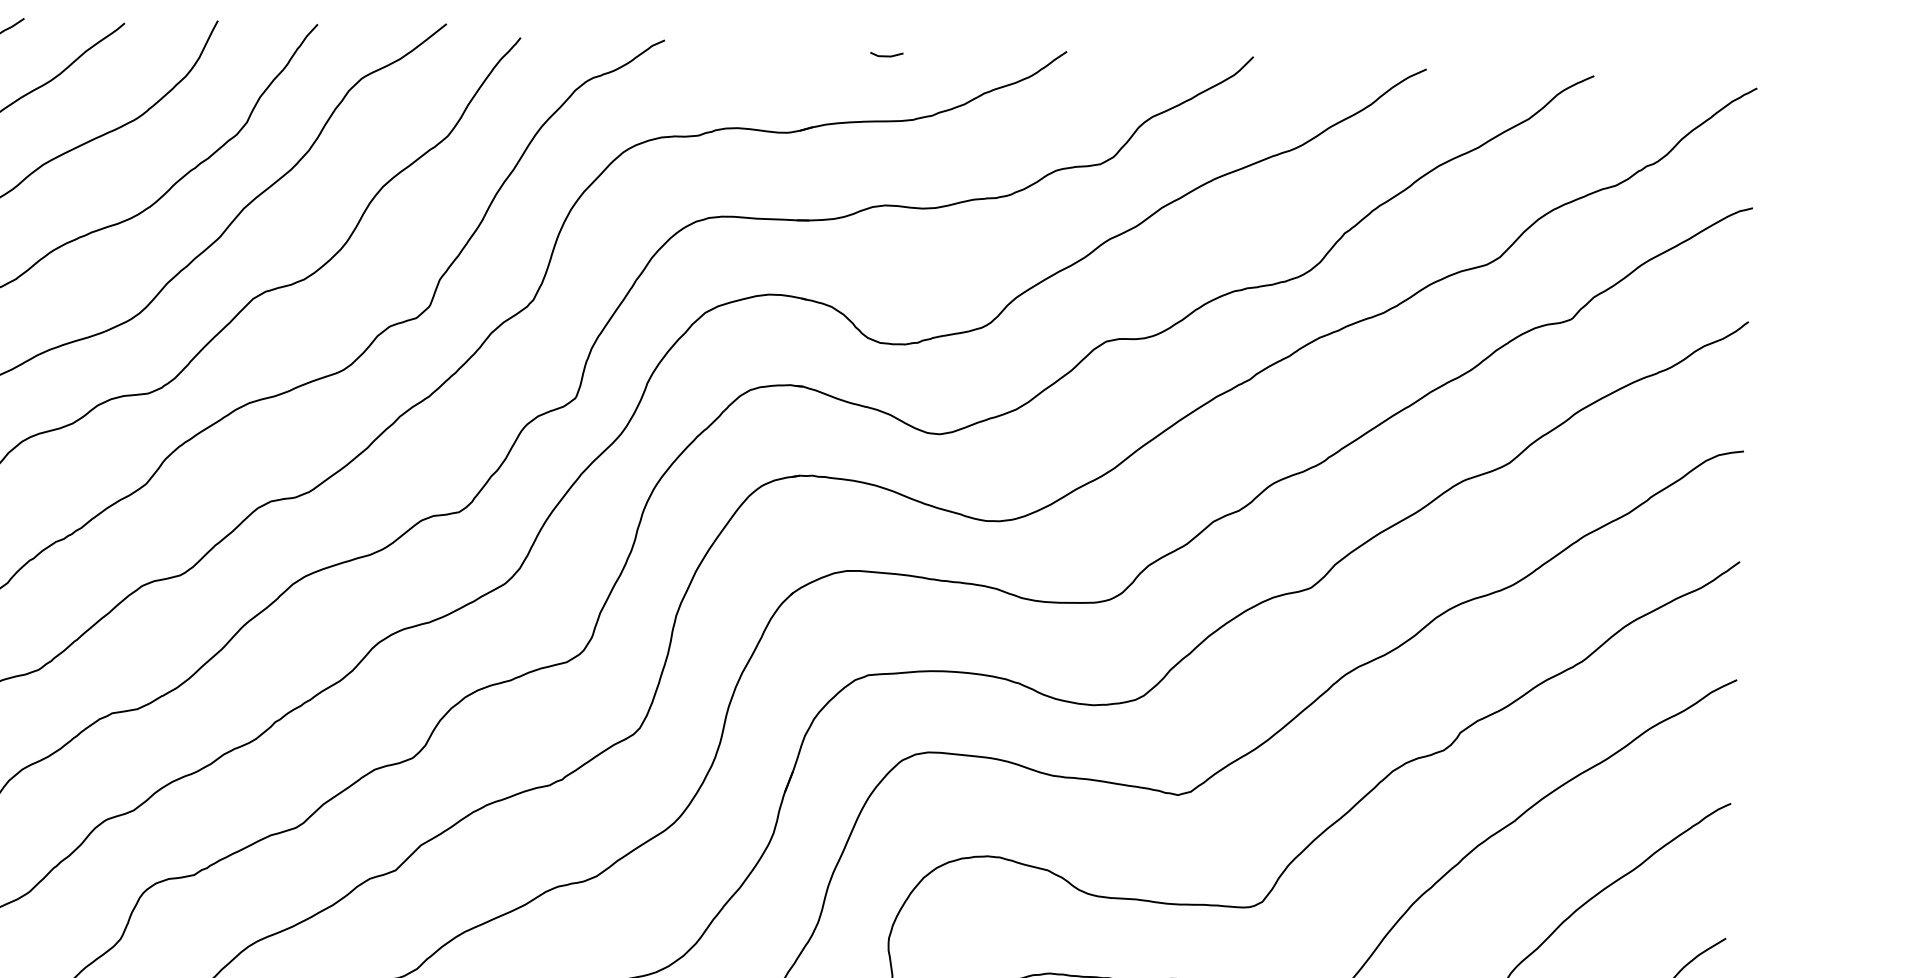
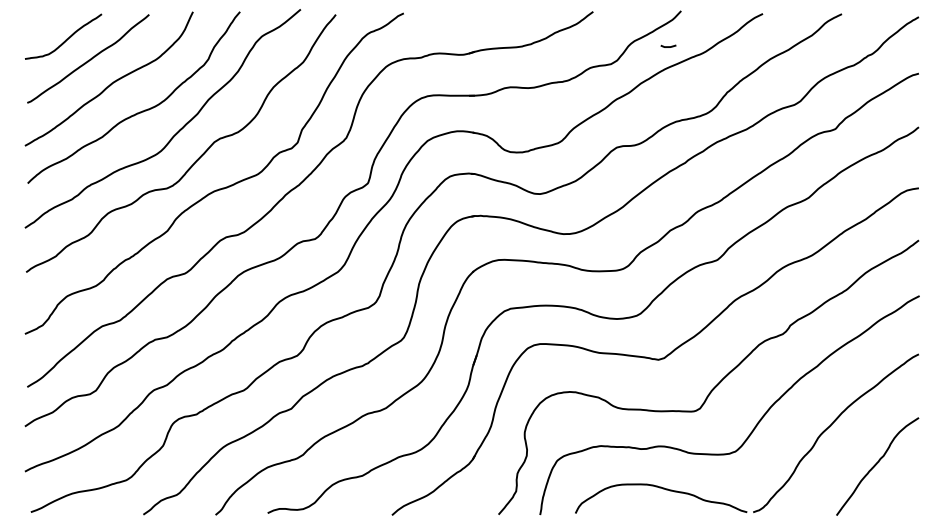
curve: (886, 55) -> (668, 46), moved

